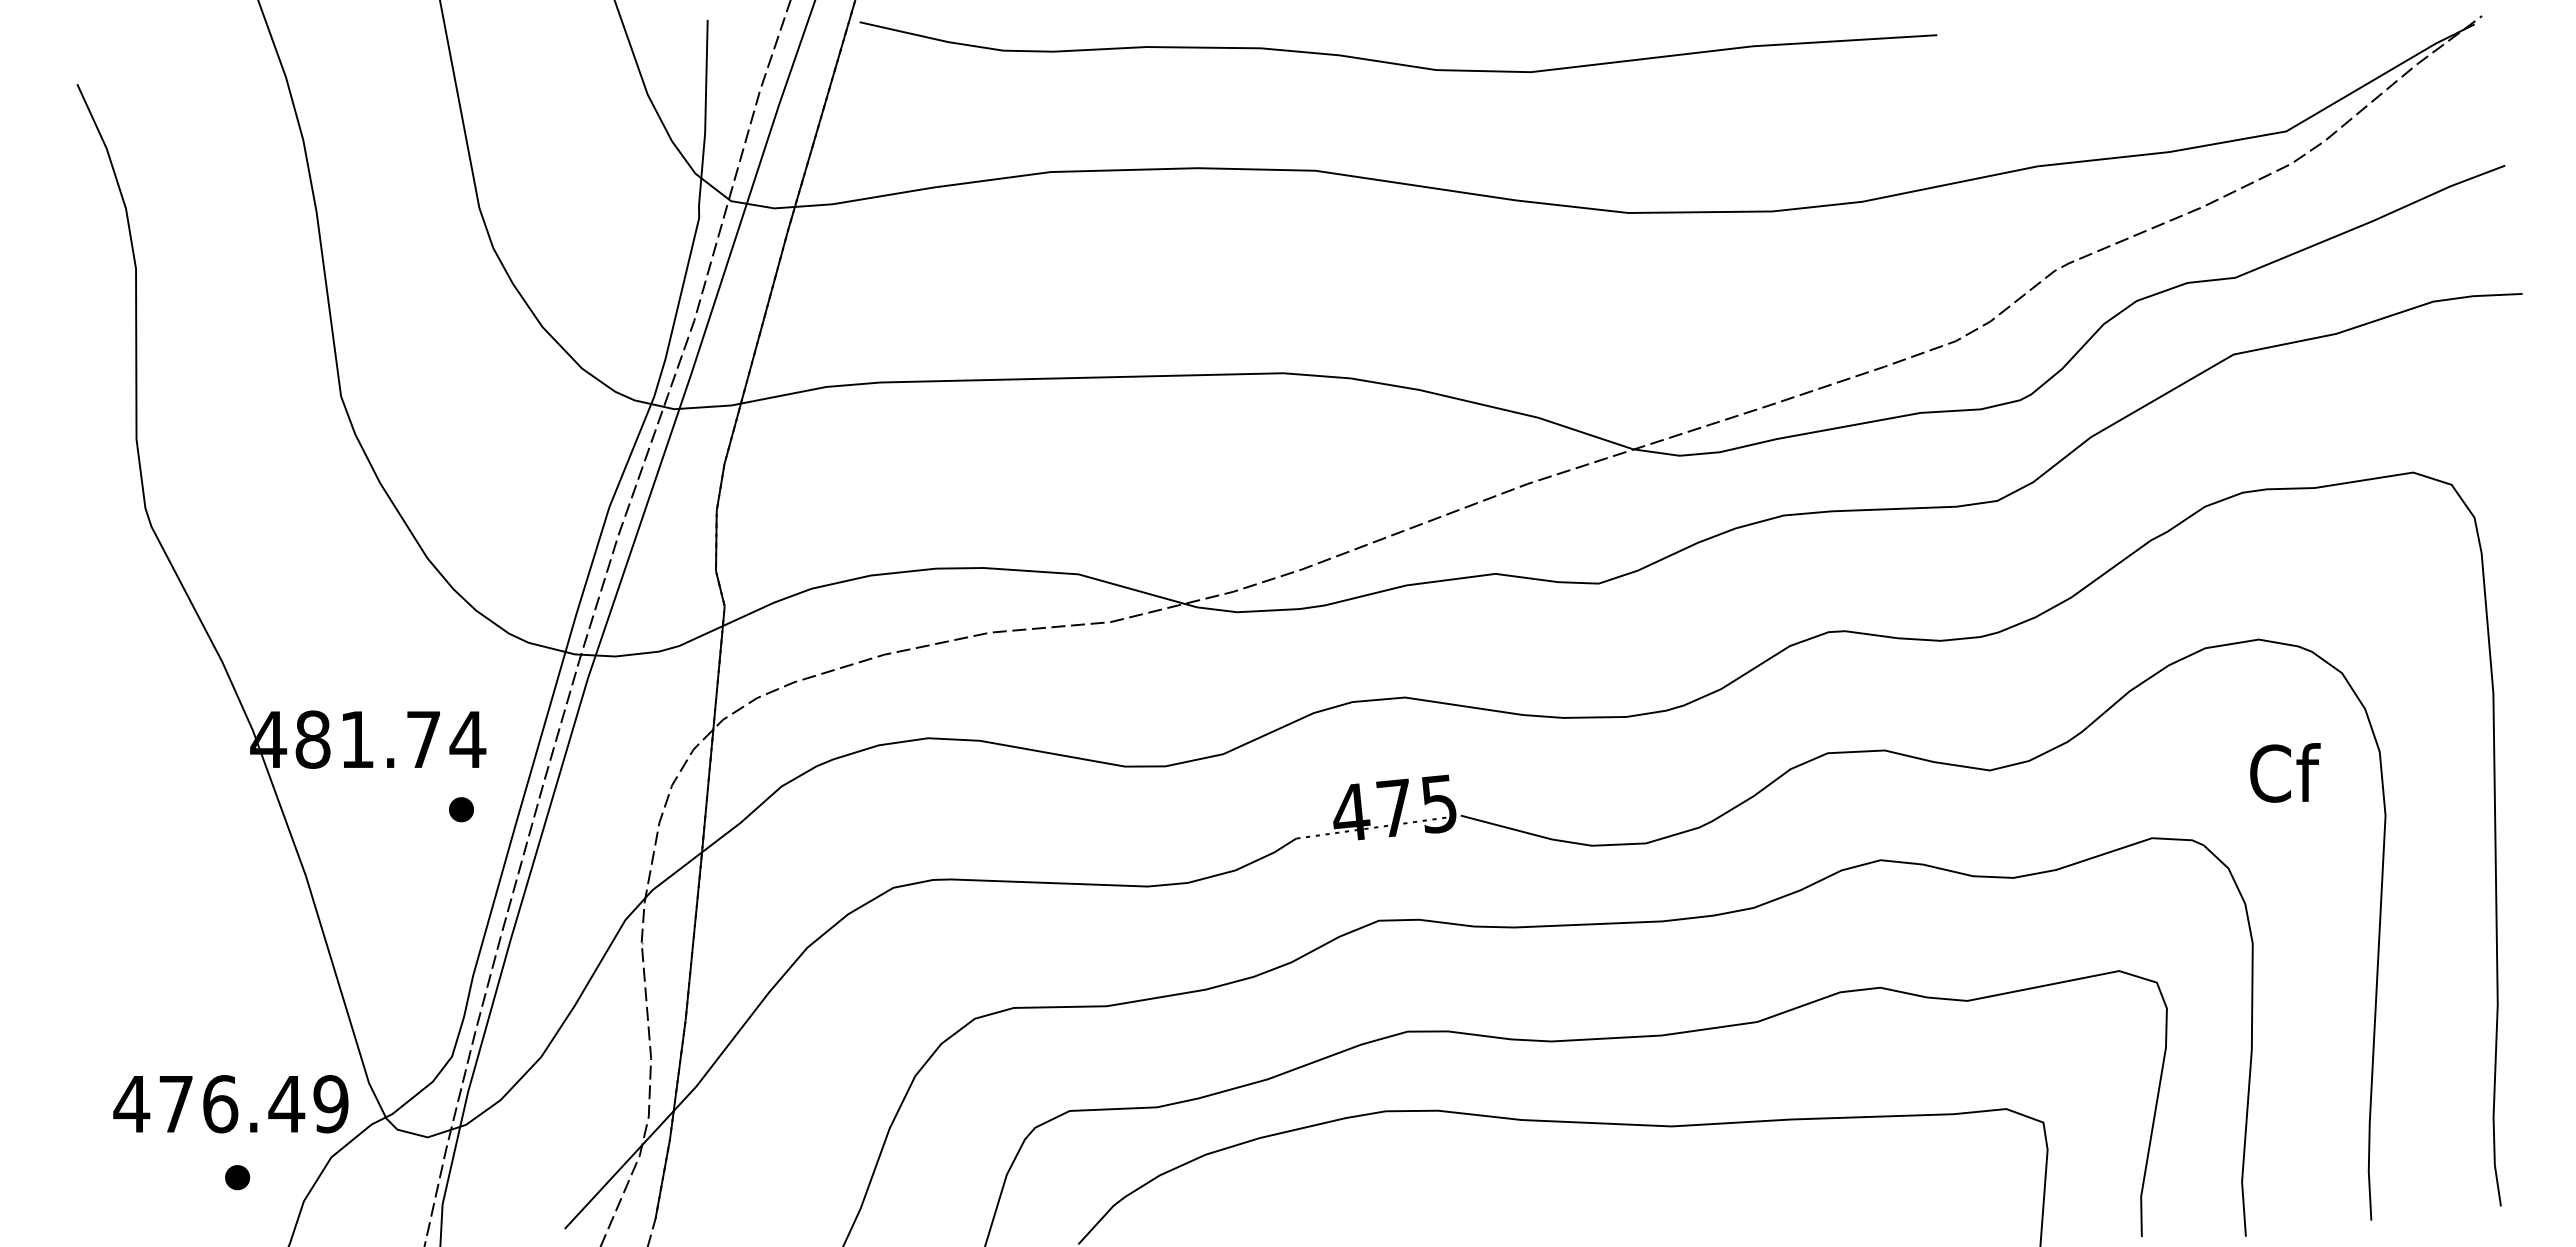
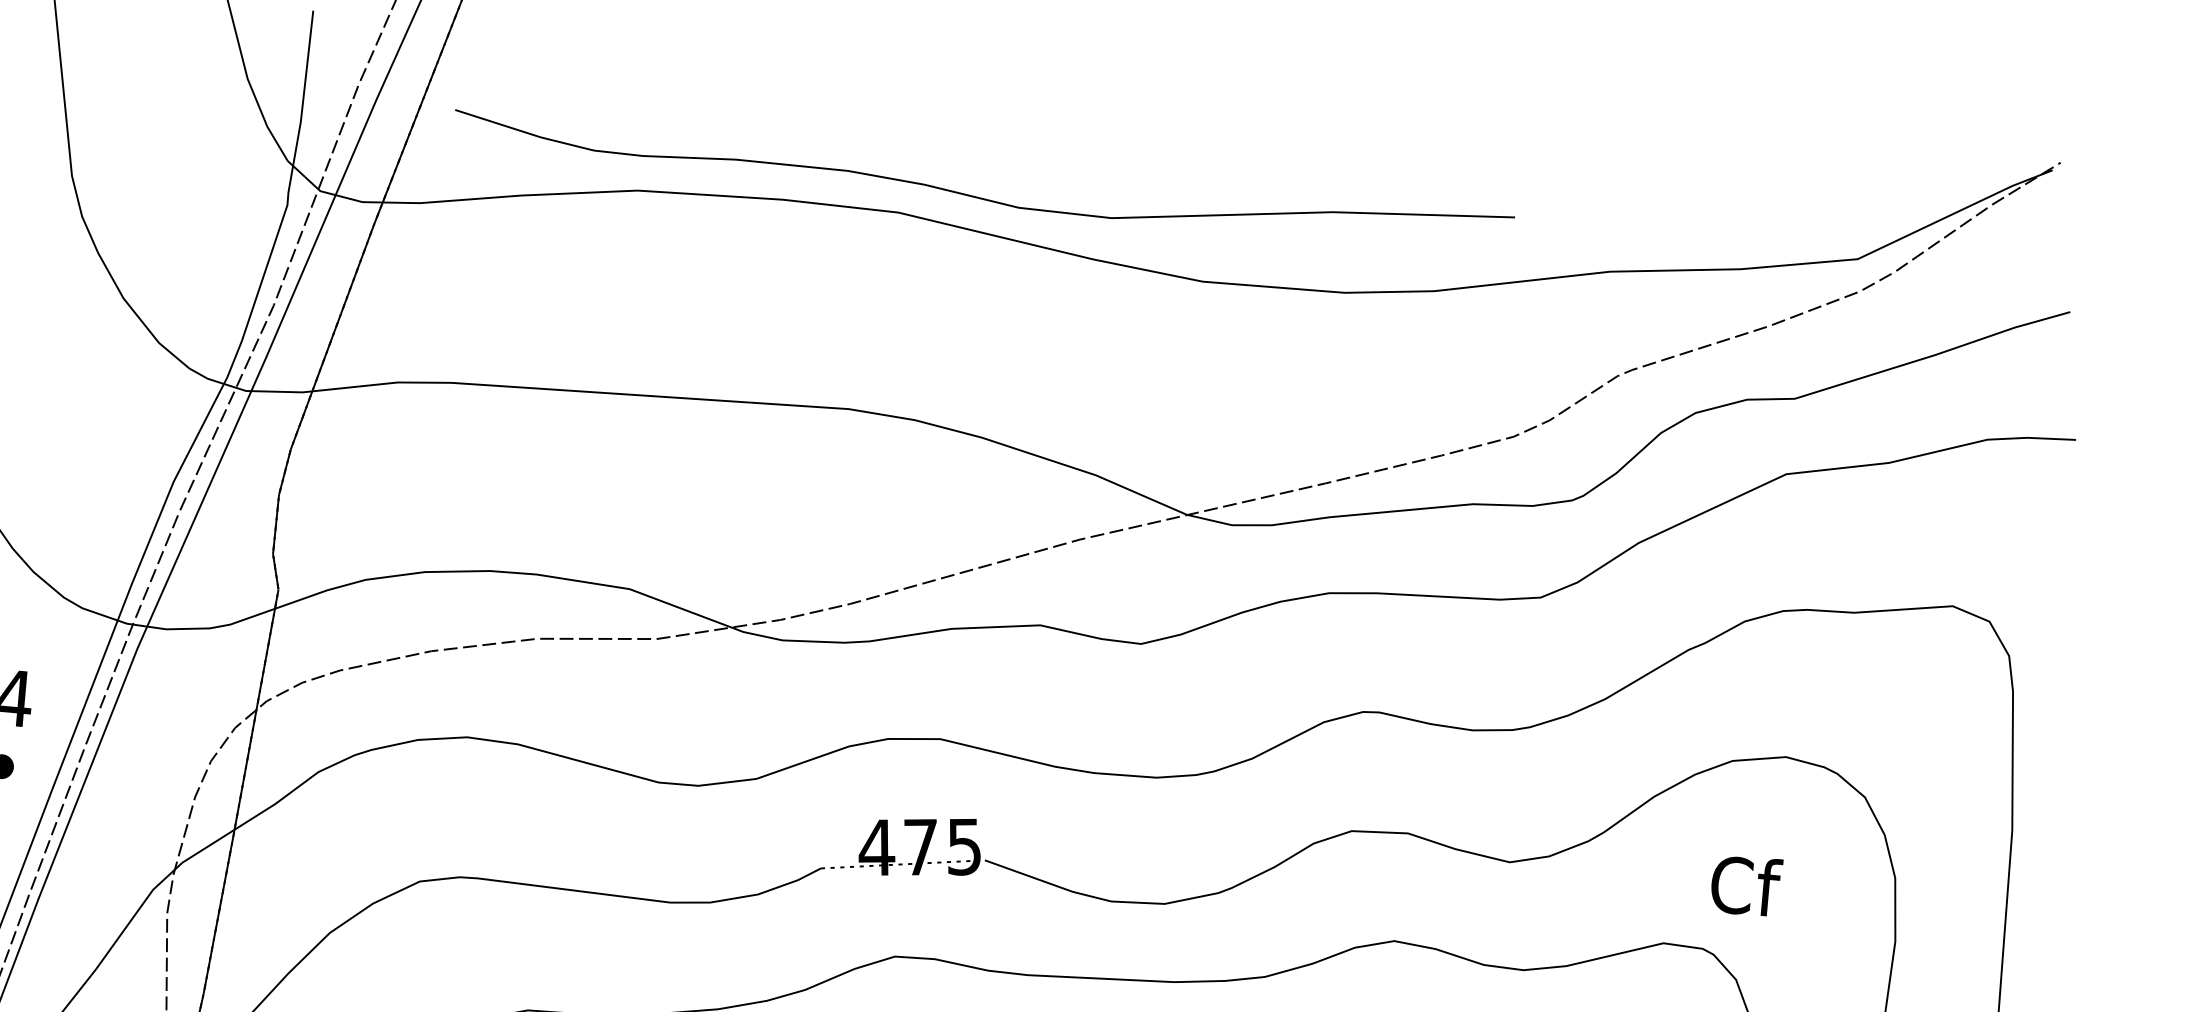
curve: (1394, 62) -> (978, 196), moved
text: (2285, 772) -> (1746, 885), moved

